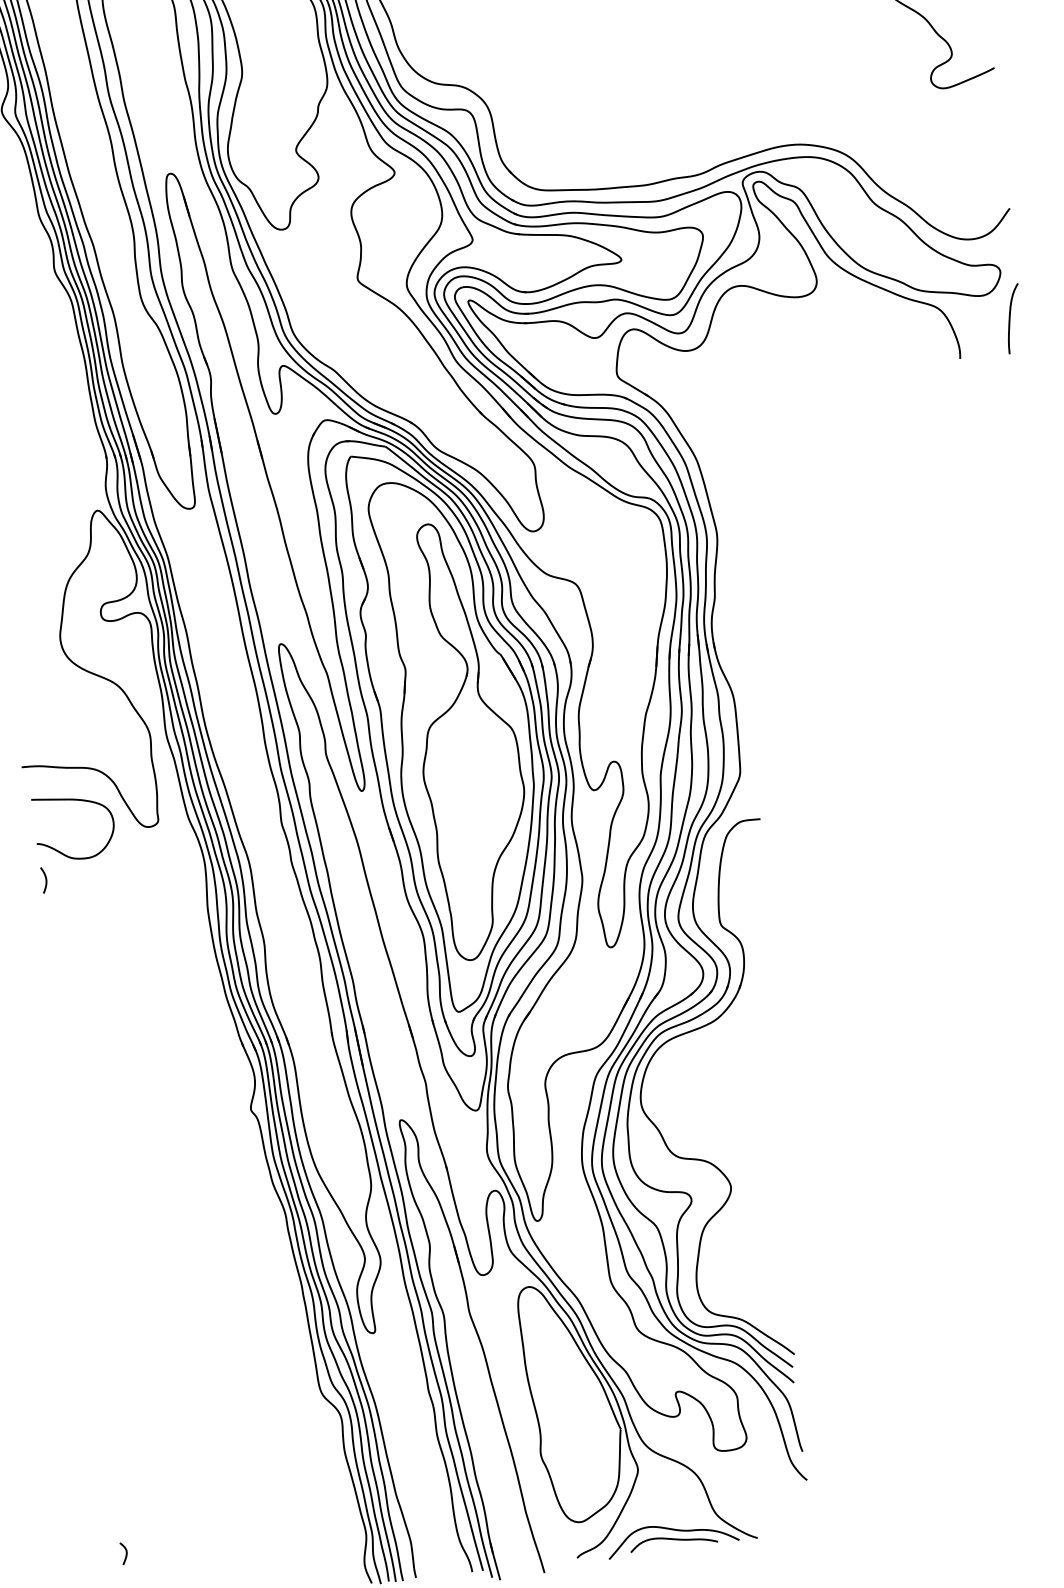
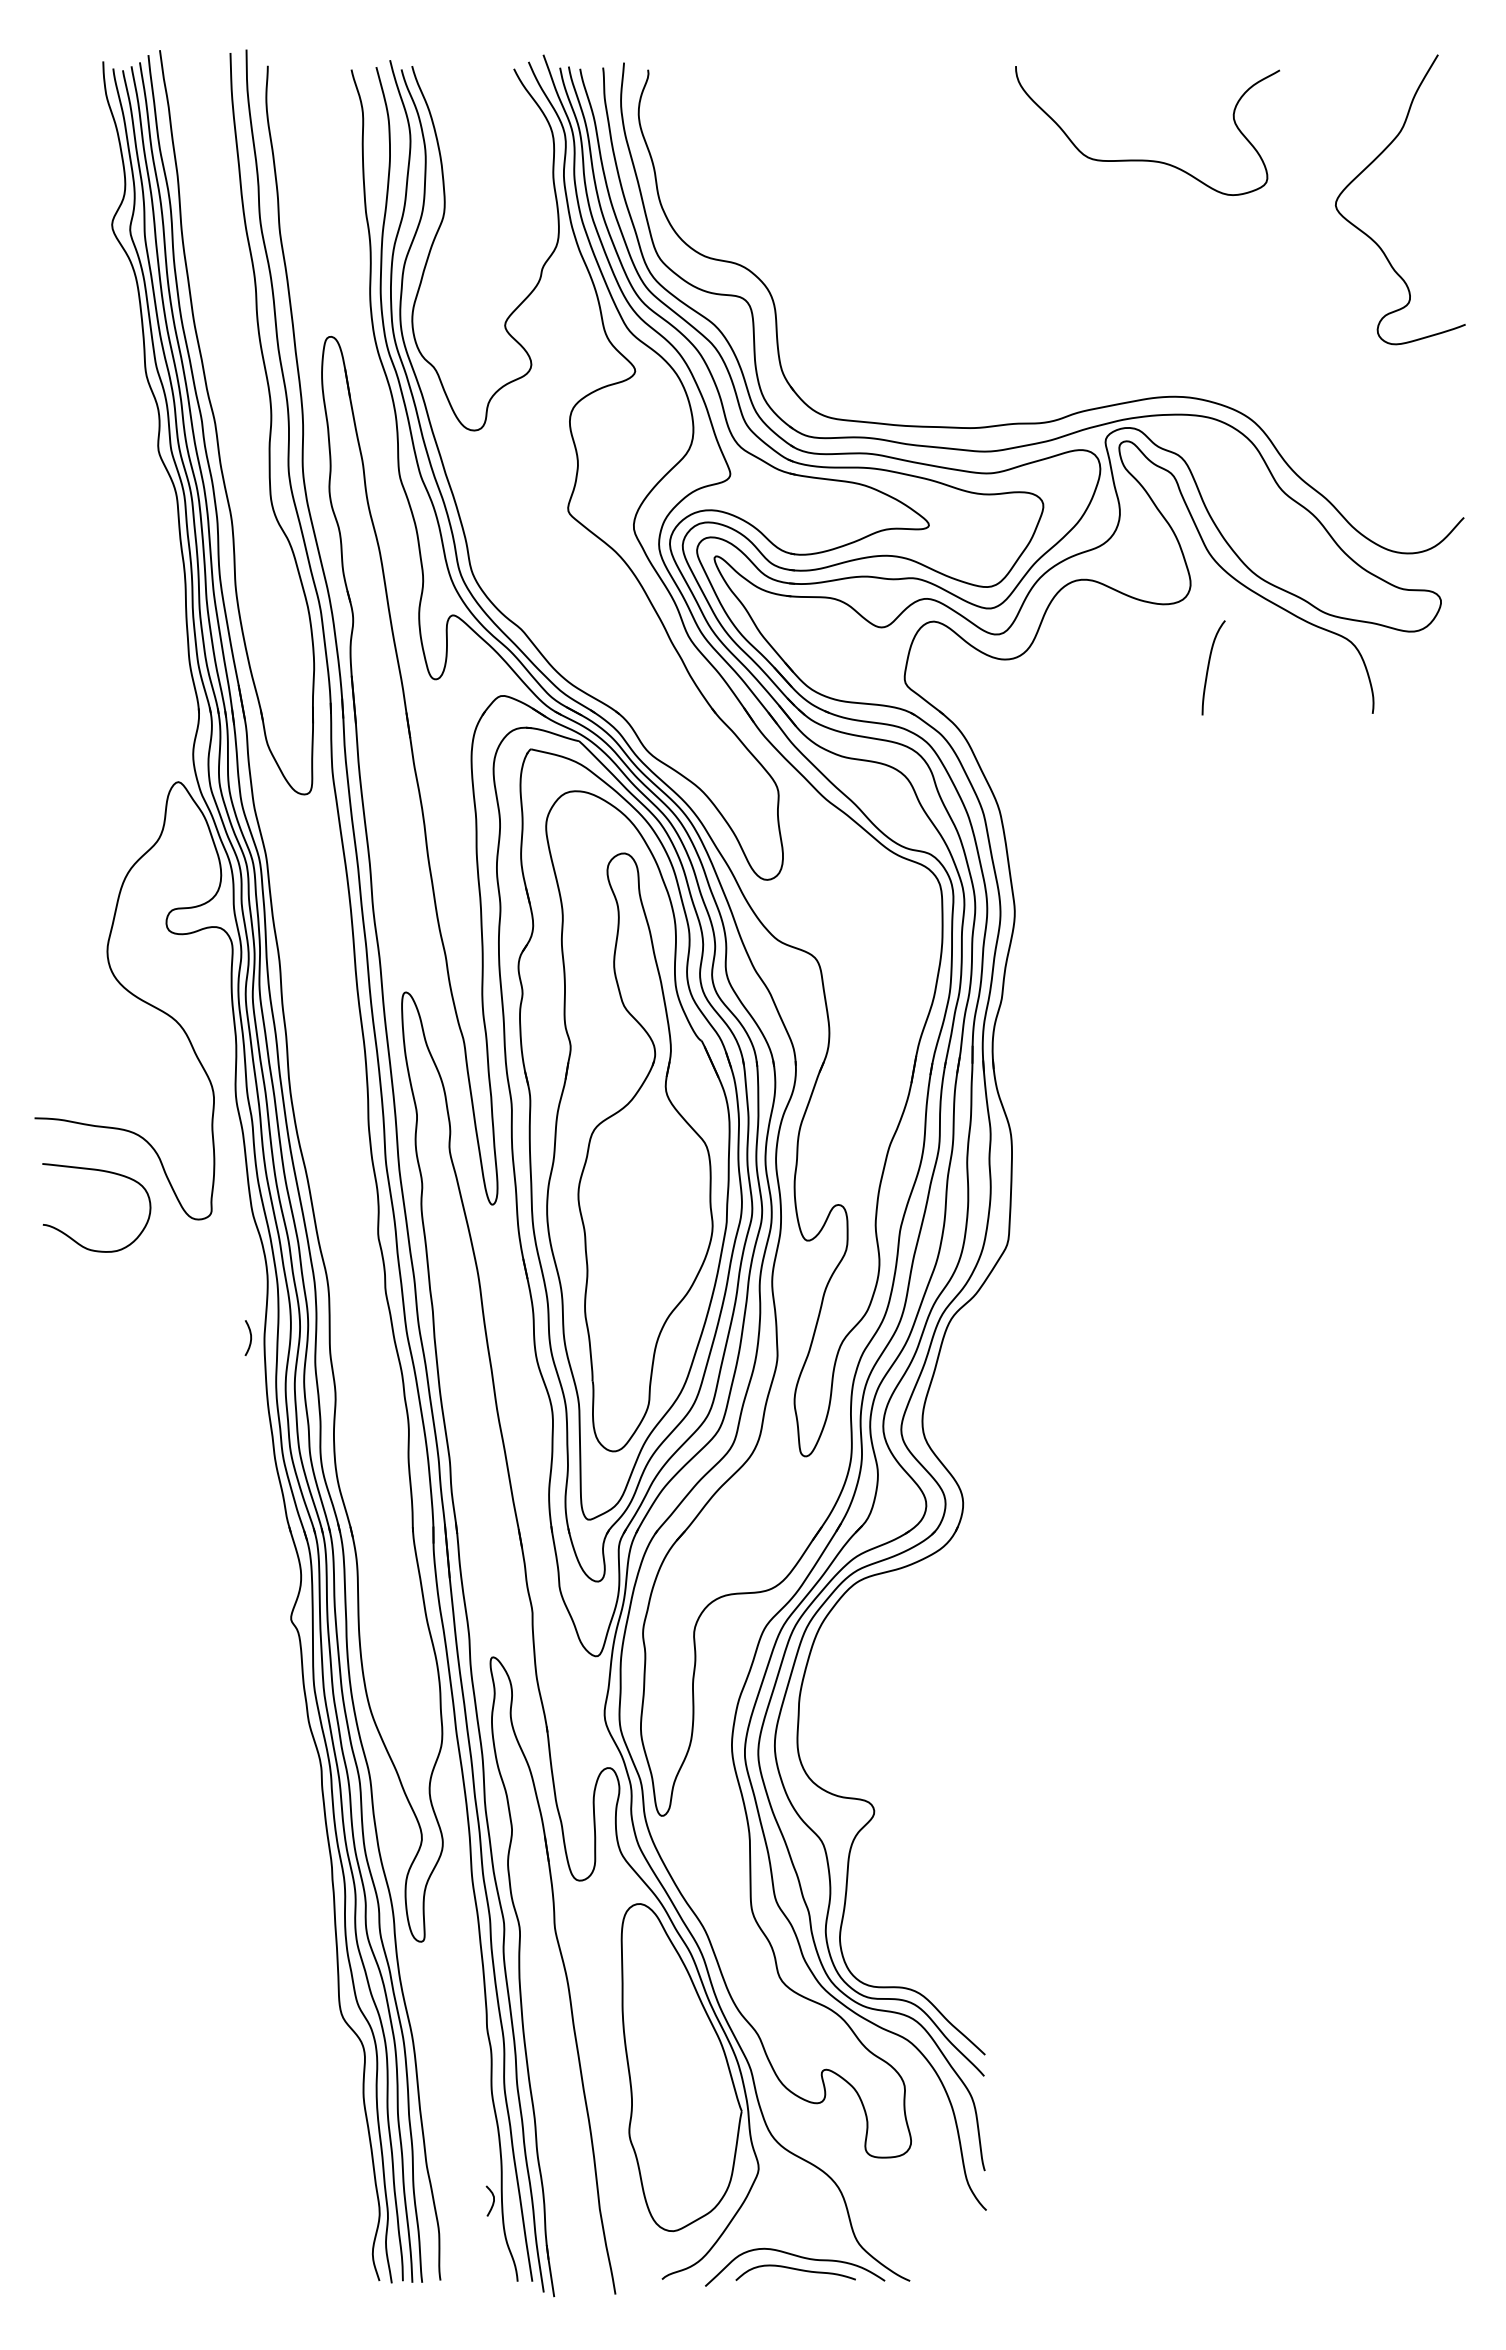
curve: (1010, 318) -> (1209, 666), moved
curve: (45, 879) -> (250, 1337), moved
part: (693, 1031) -> (903, 1583), removed
curve: (125, 1554) -> (492, 2202), moved

